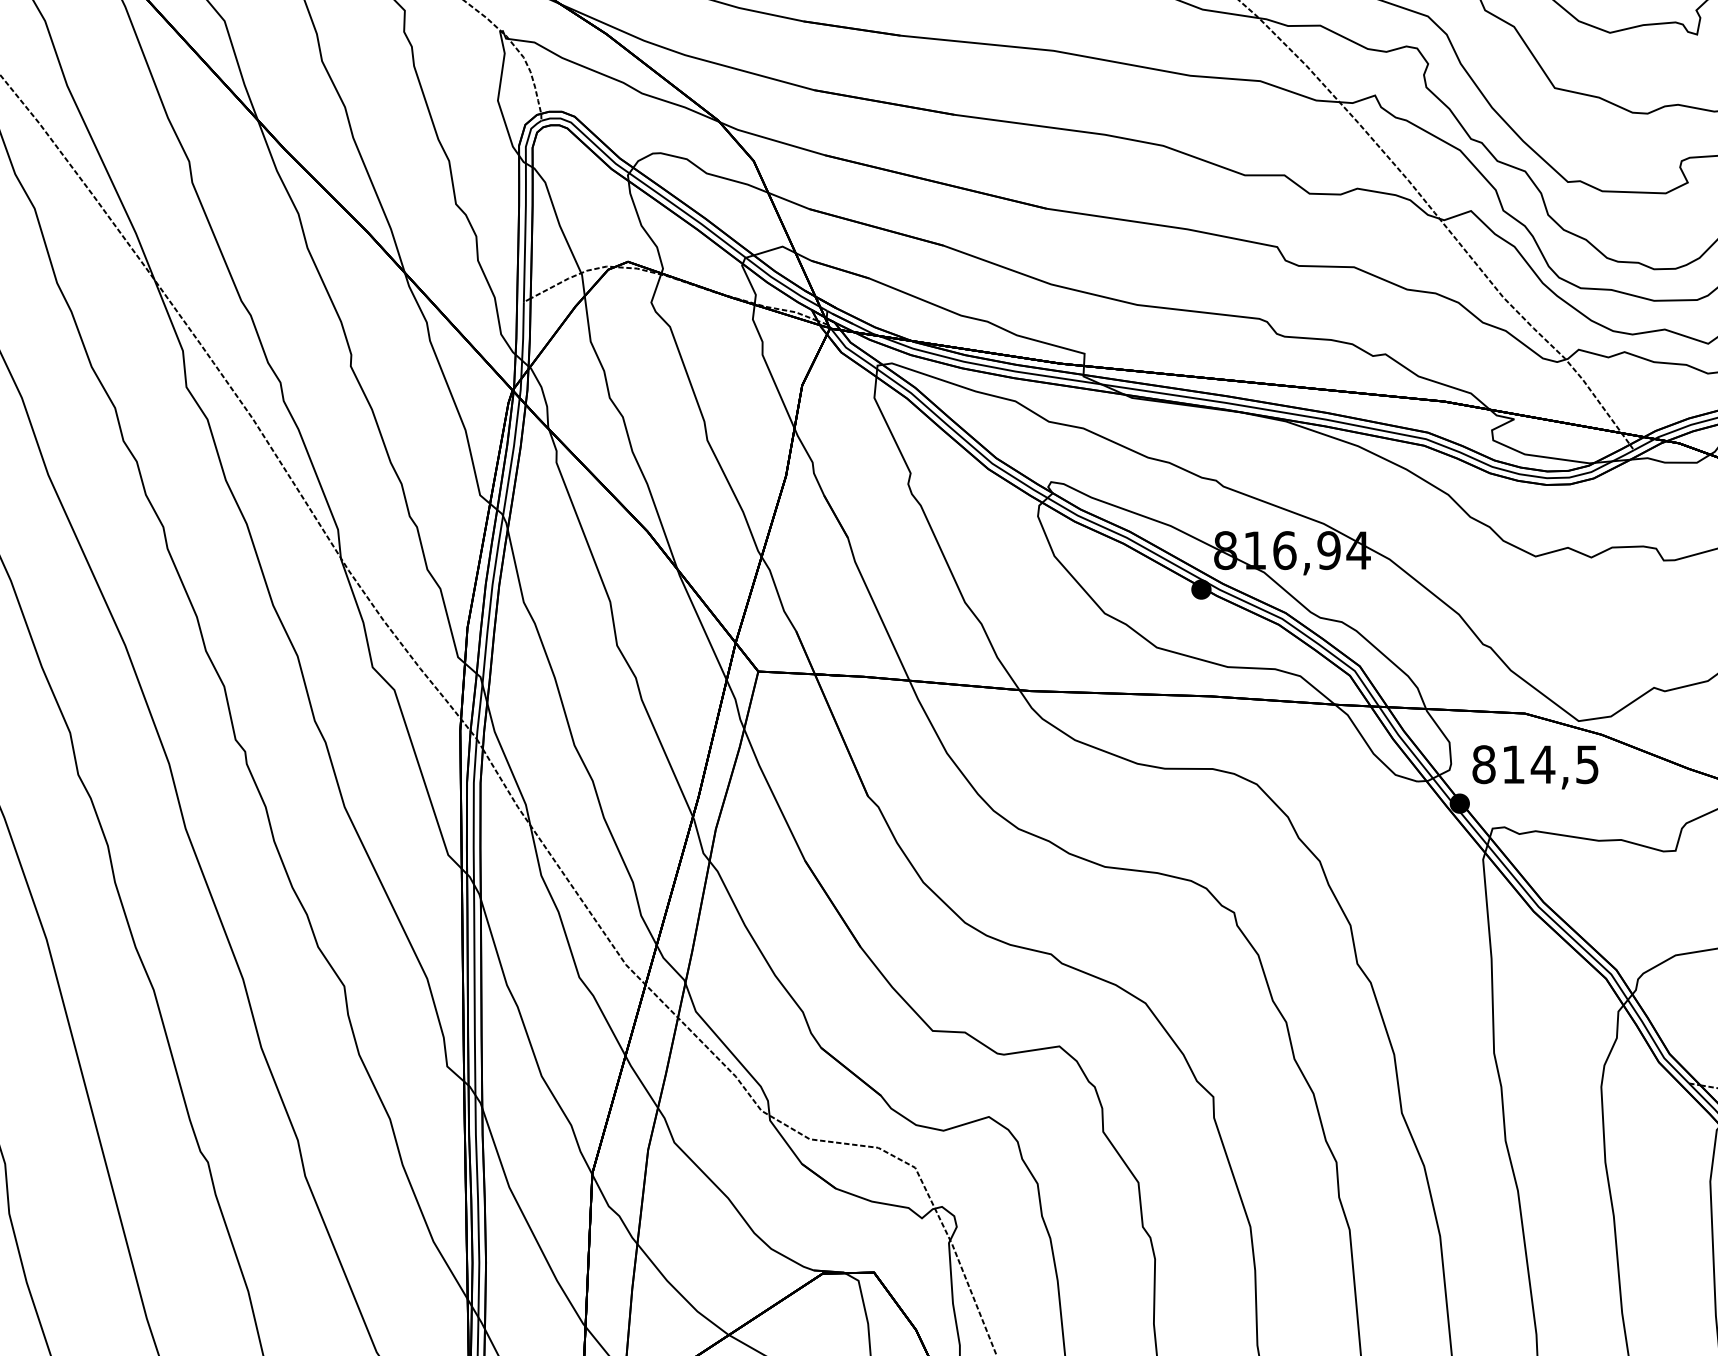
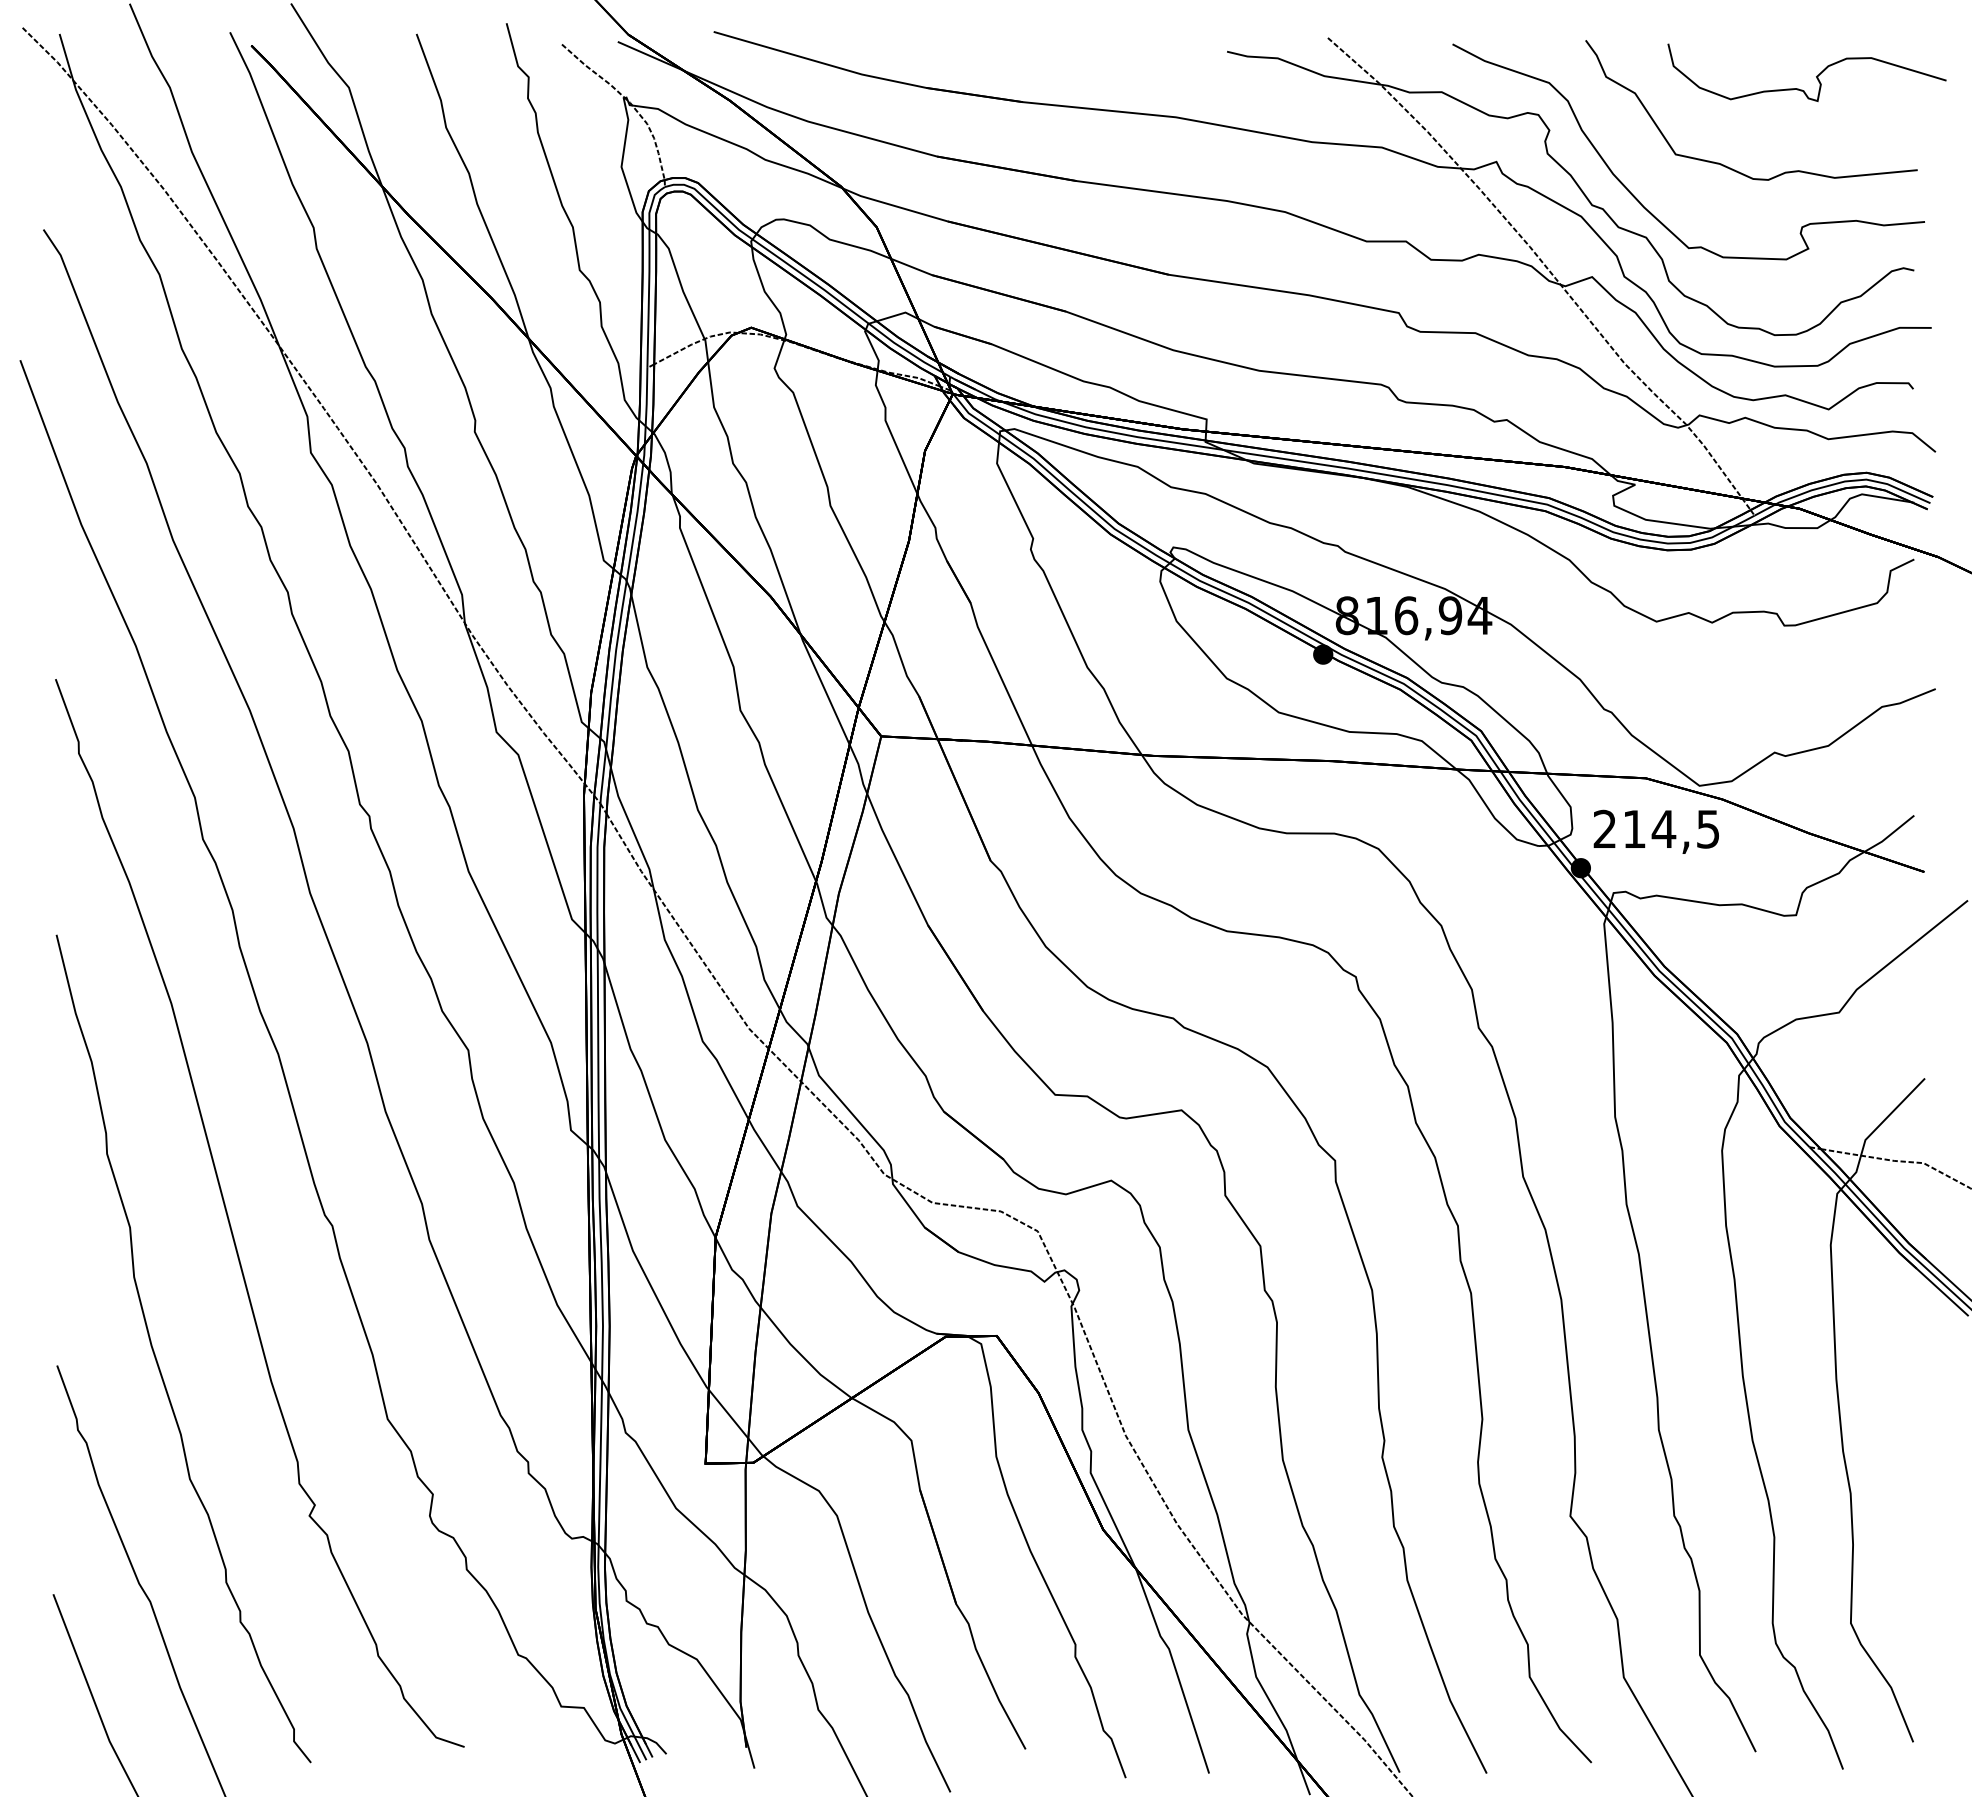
text: (1483, 763) -> (1604, 828), 814,5 -> 214,5

